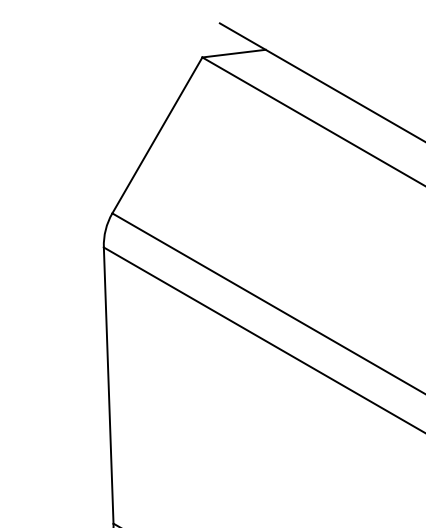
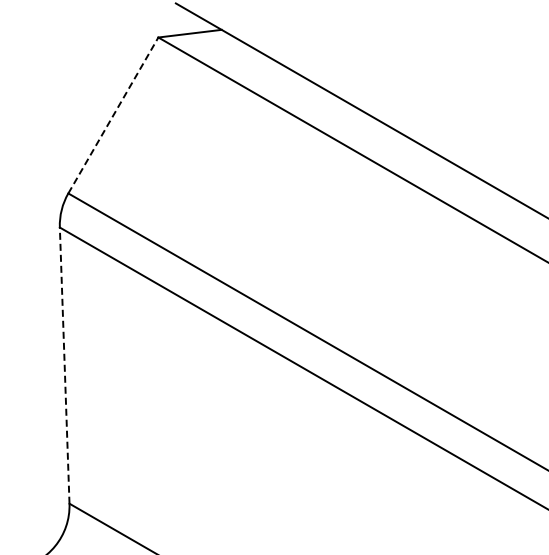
line: (157, 135) -> (113, 115), solid -> dashed
line: (108, 385) -> (64, 365), solid -> dashed

